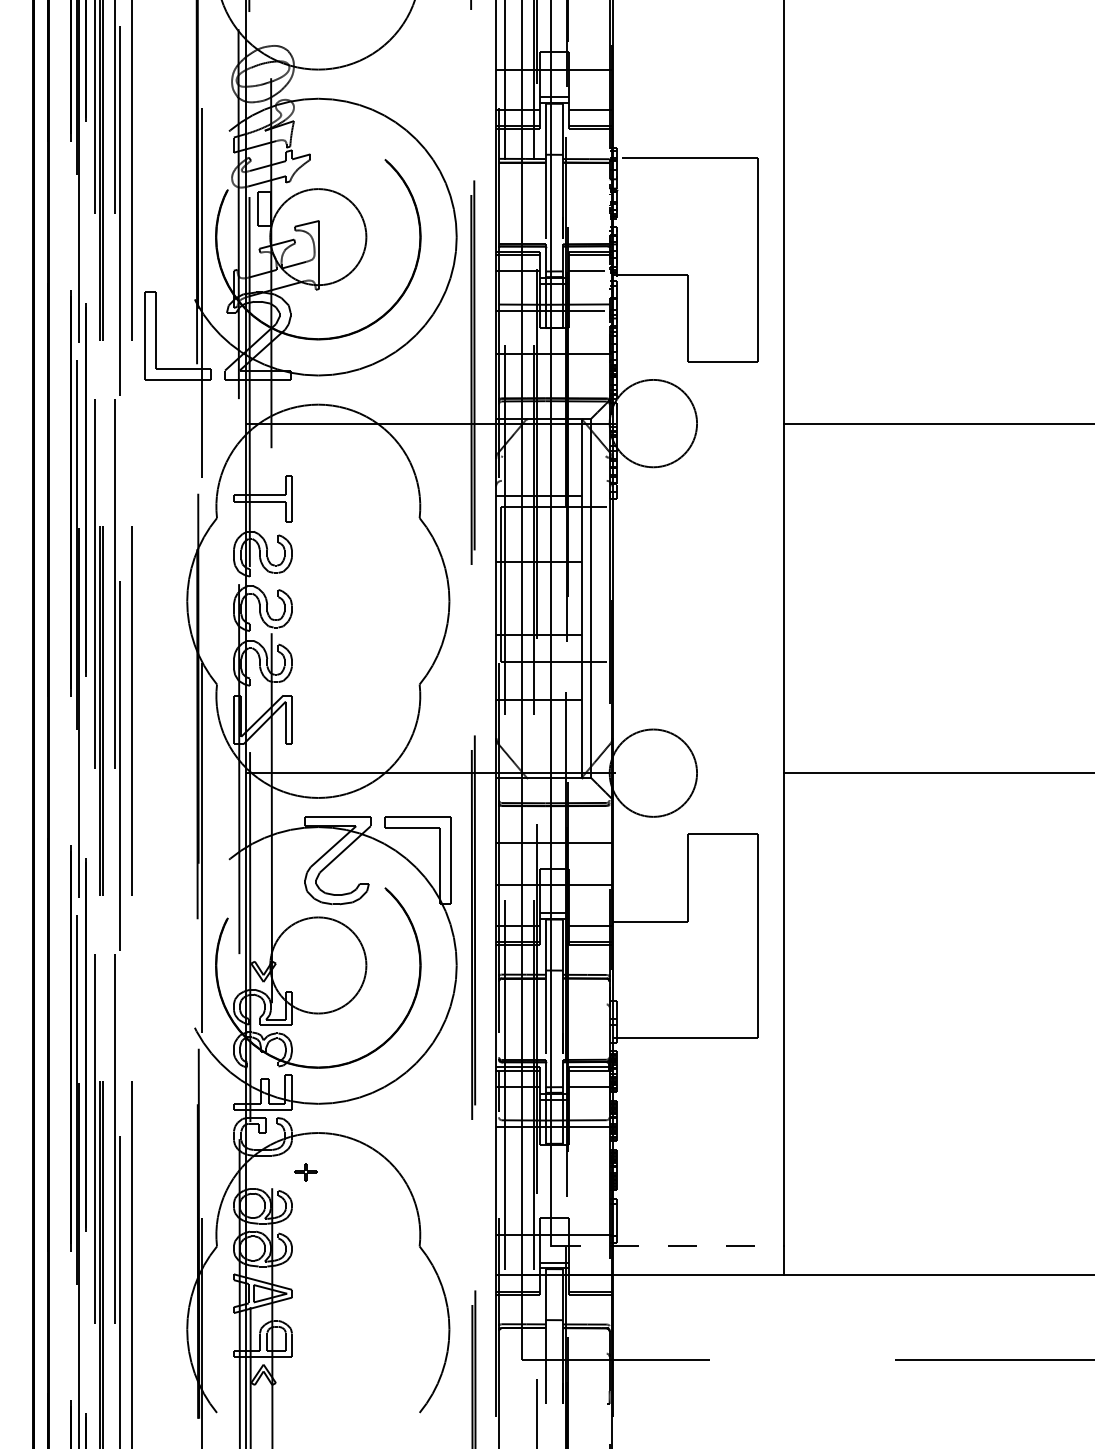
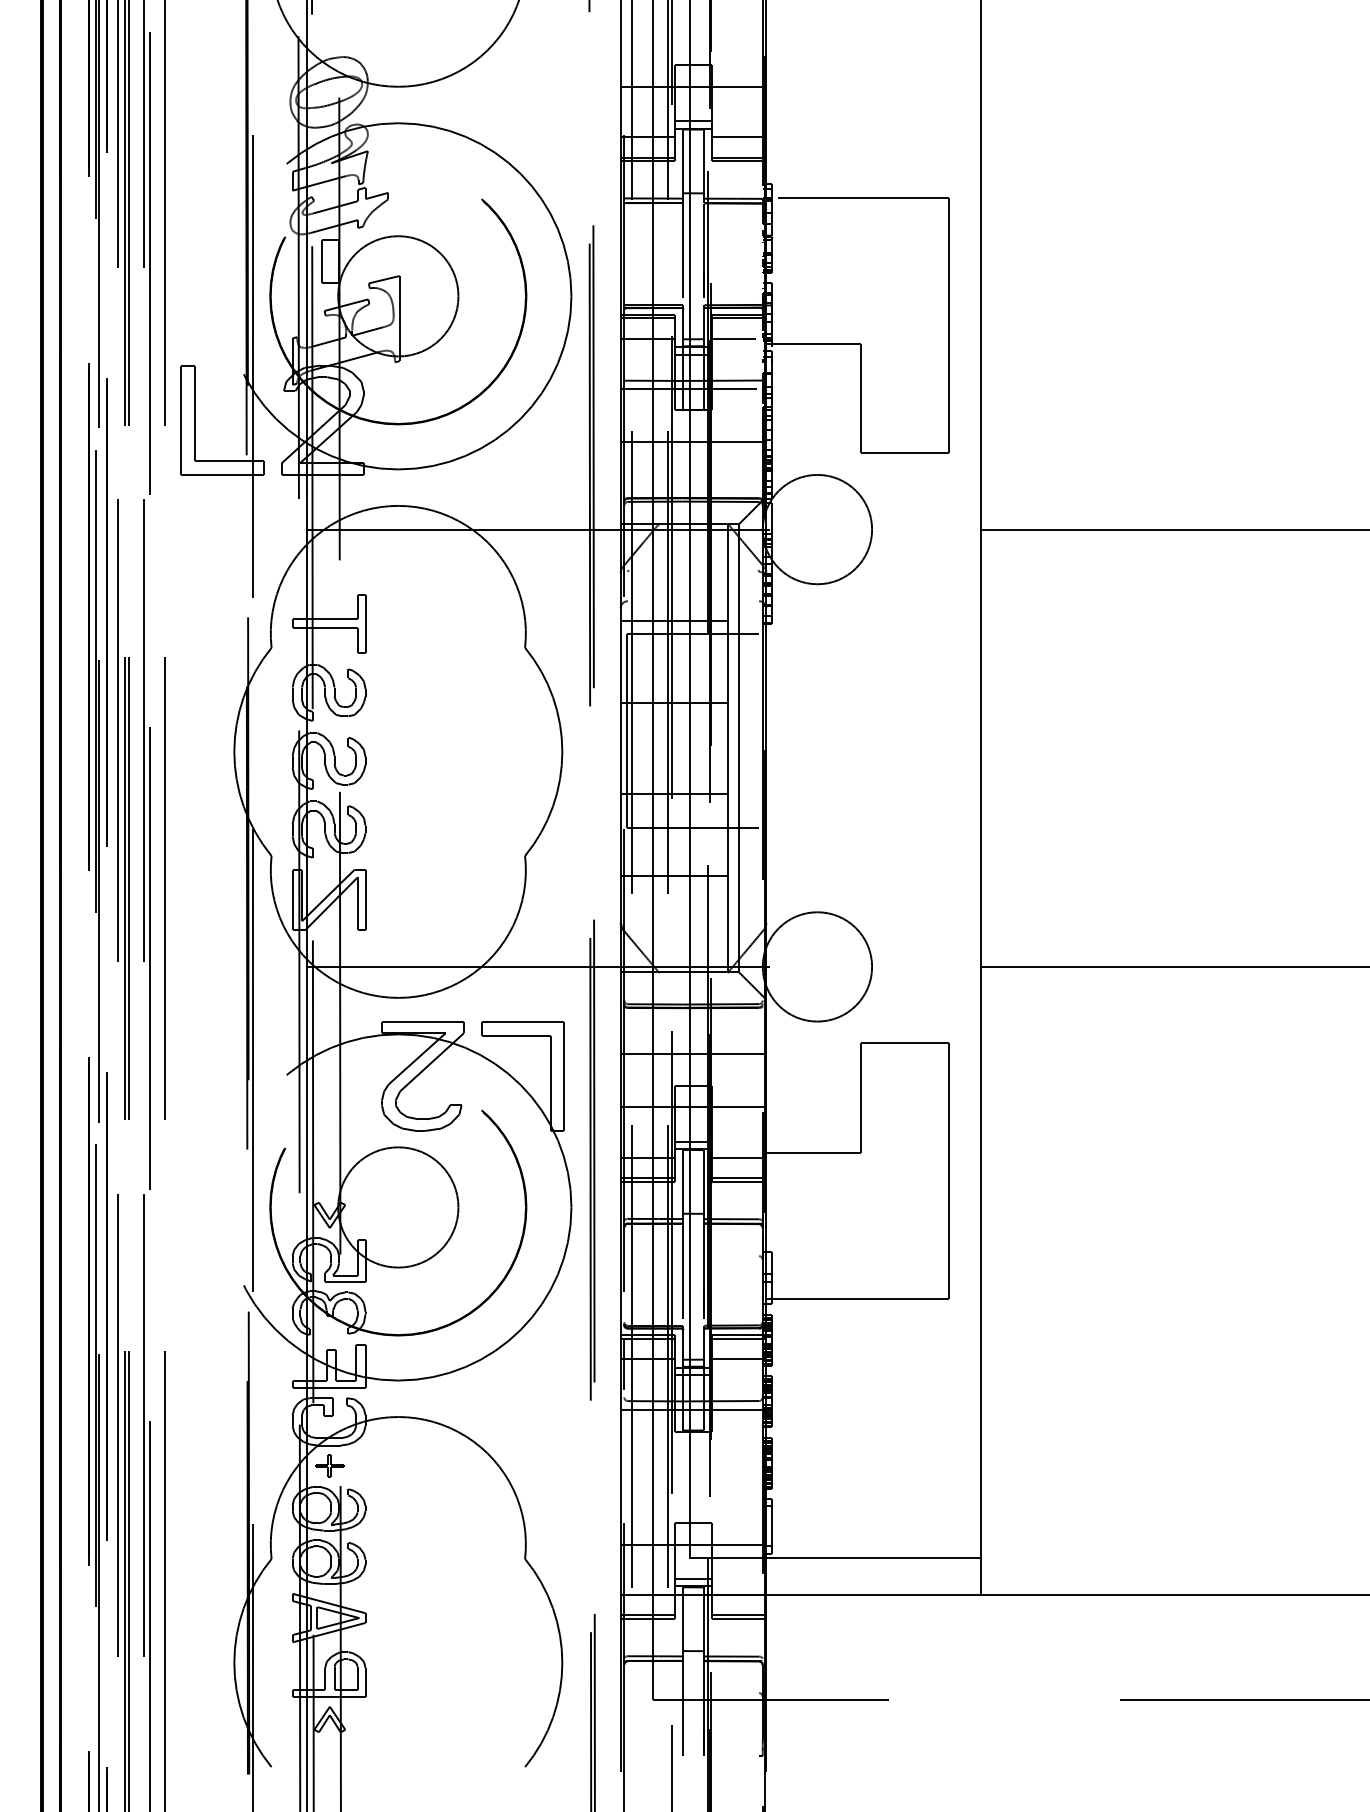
part: (305, 1171) -> (329, 1465), moved
line: (667, 1246) -> (835, 1558), dashed -> solid

